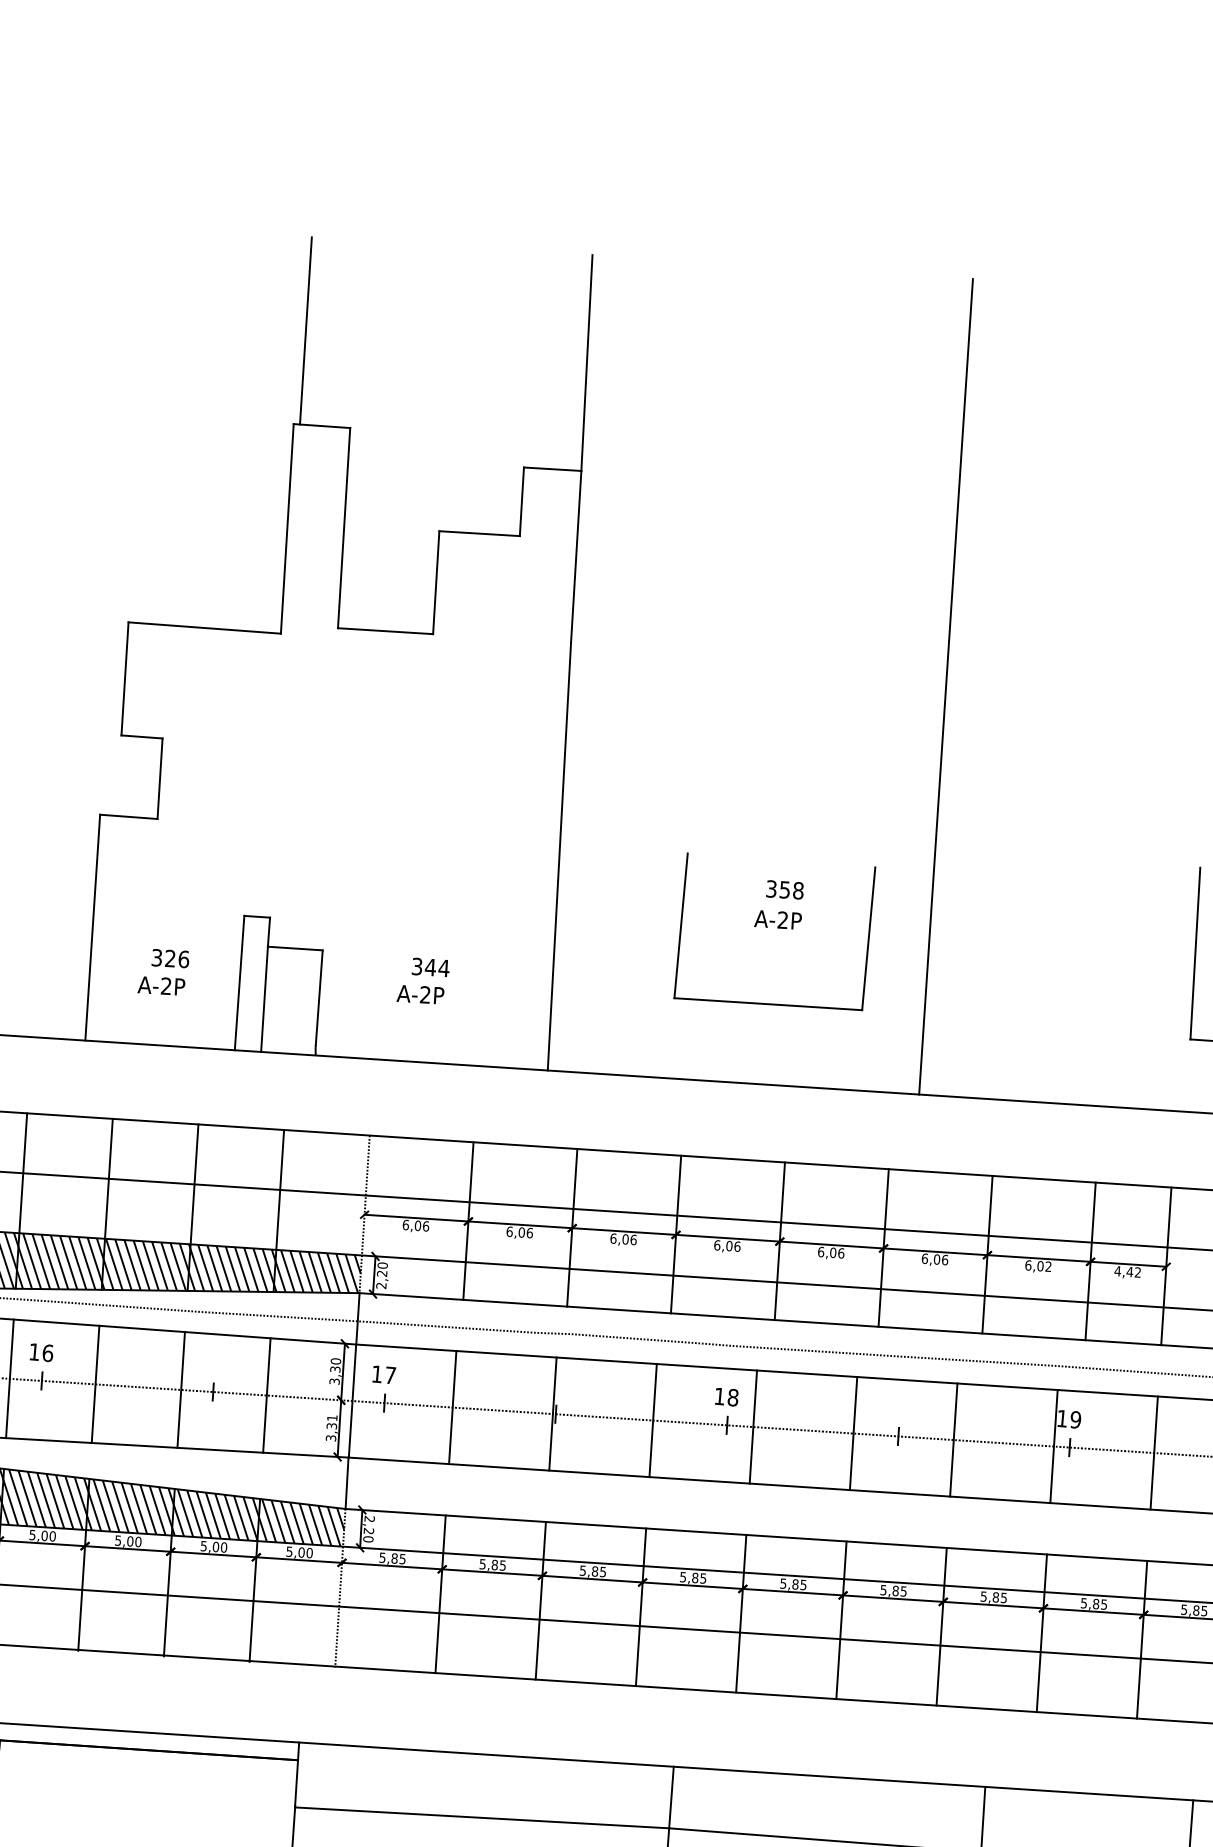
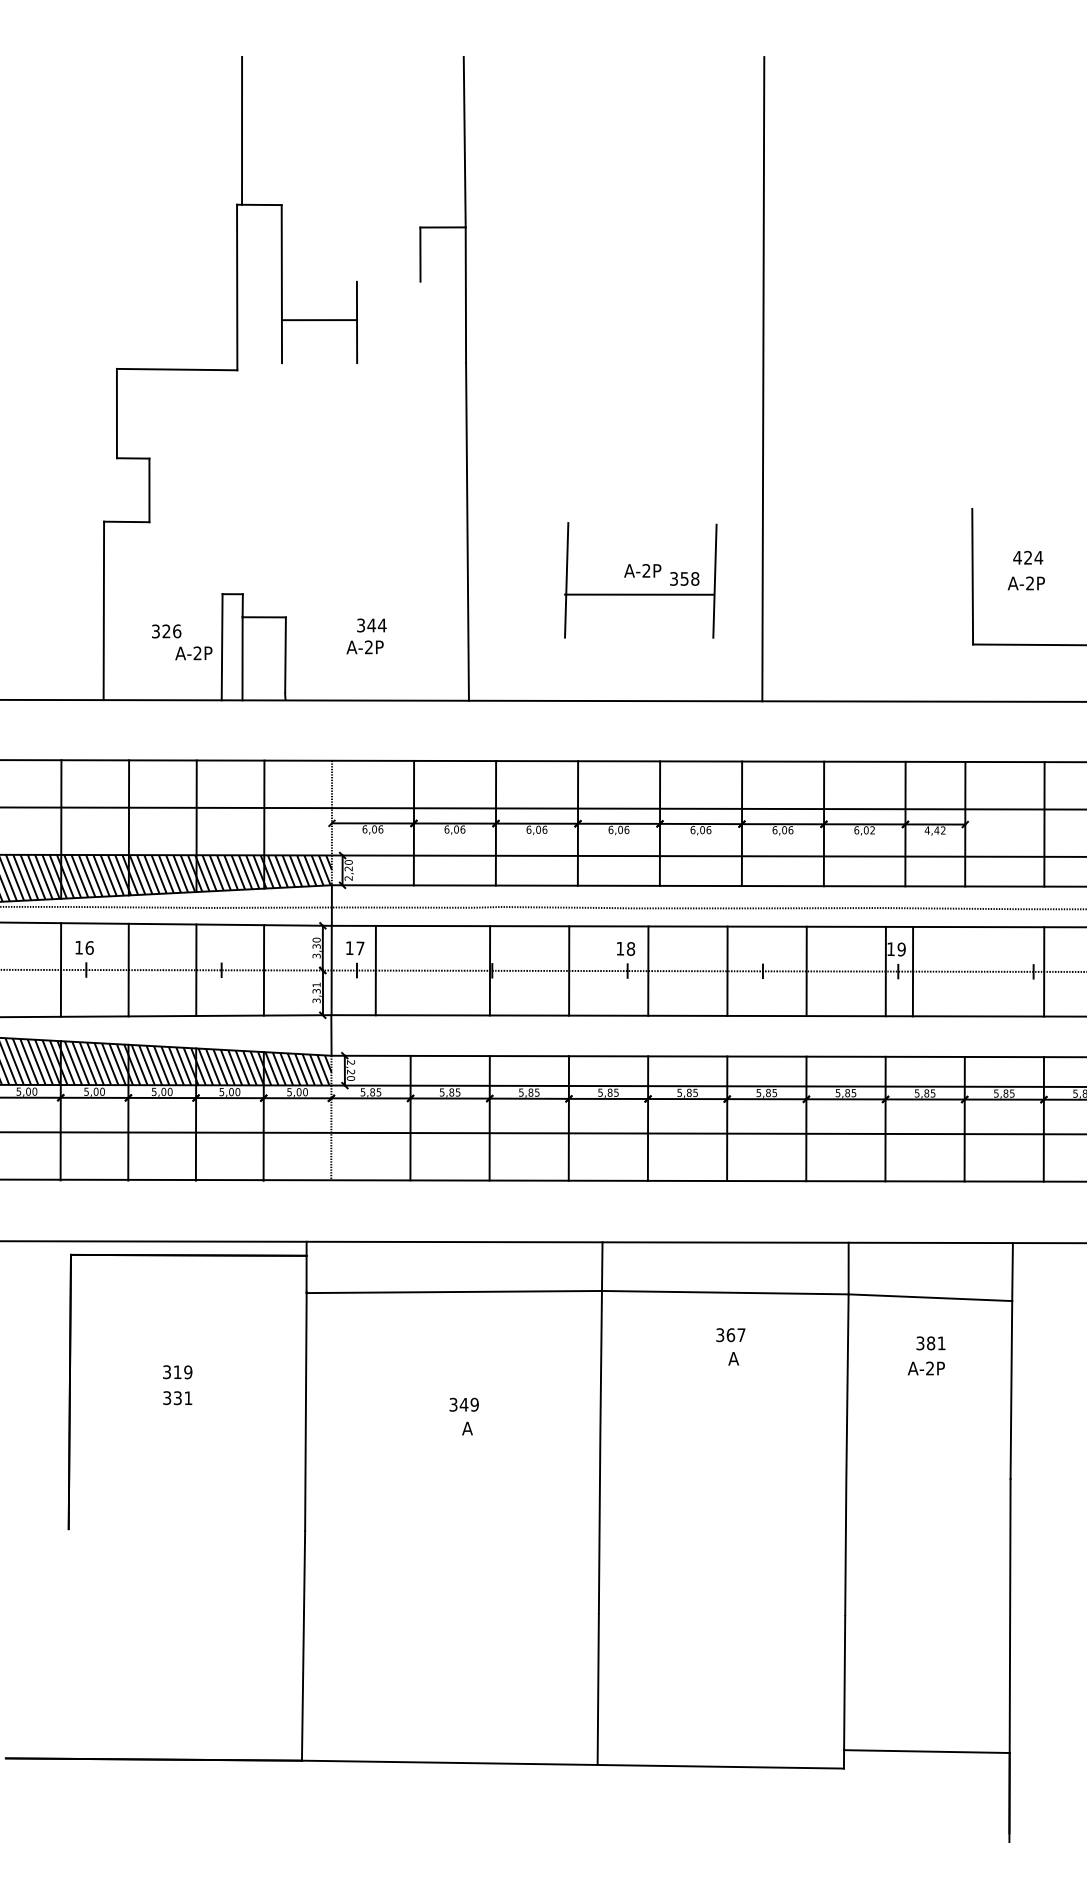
line: (479, 533) -> (388, 281), removed
line: (385, 631) -> (319, 320), moved
text: (784, 889) -> (684, 578), moved
text: (161, 986) -> (193, 653), moved
line: (768, 1003) -> (639, 594), moved
line: (452, 1407) -> (375, 970), moved
line: (1153, 1452) -> (912, 971), moved

